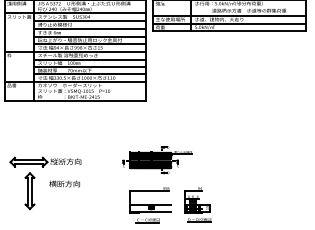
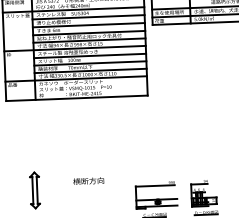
part: (157, 160) -> (161, 154), removed
part: (45, 161) -> (49, 160), removed
text: (64, 183) -> (88, 180), moved

